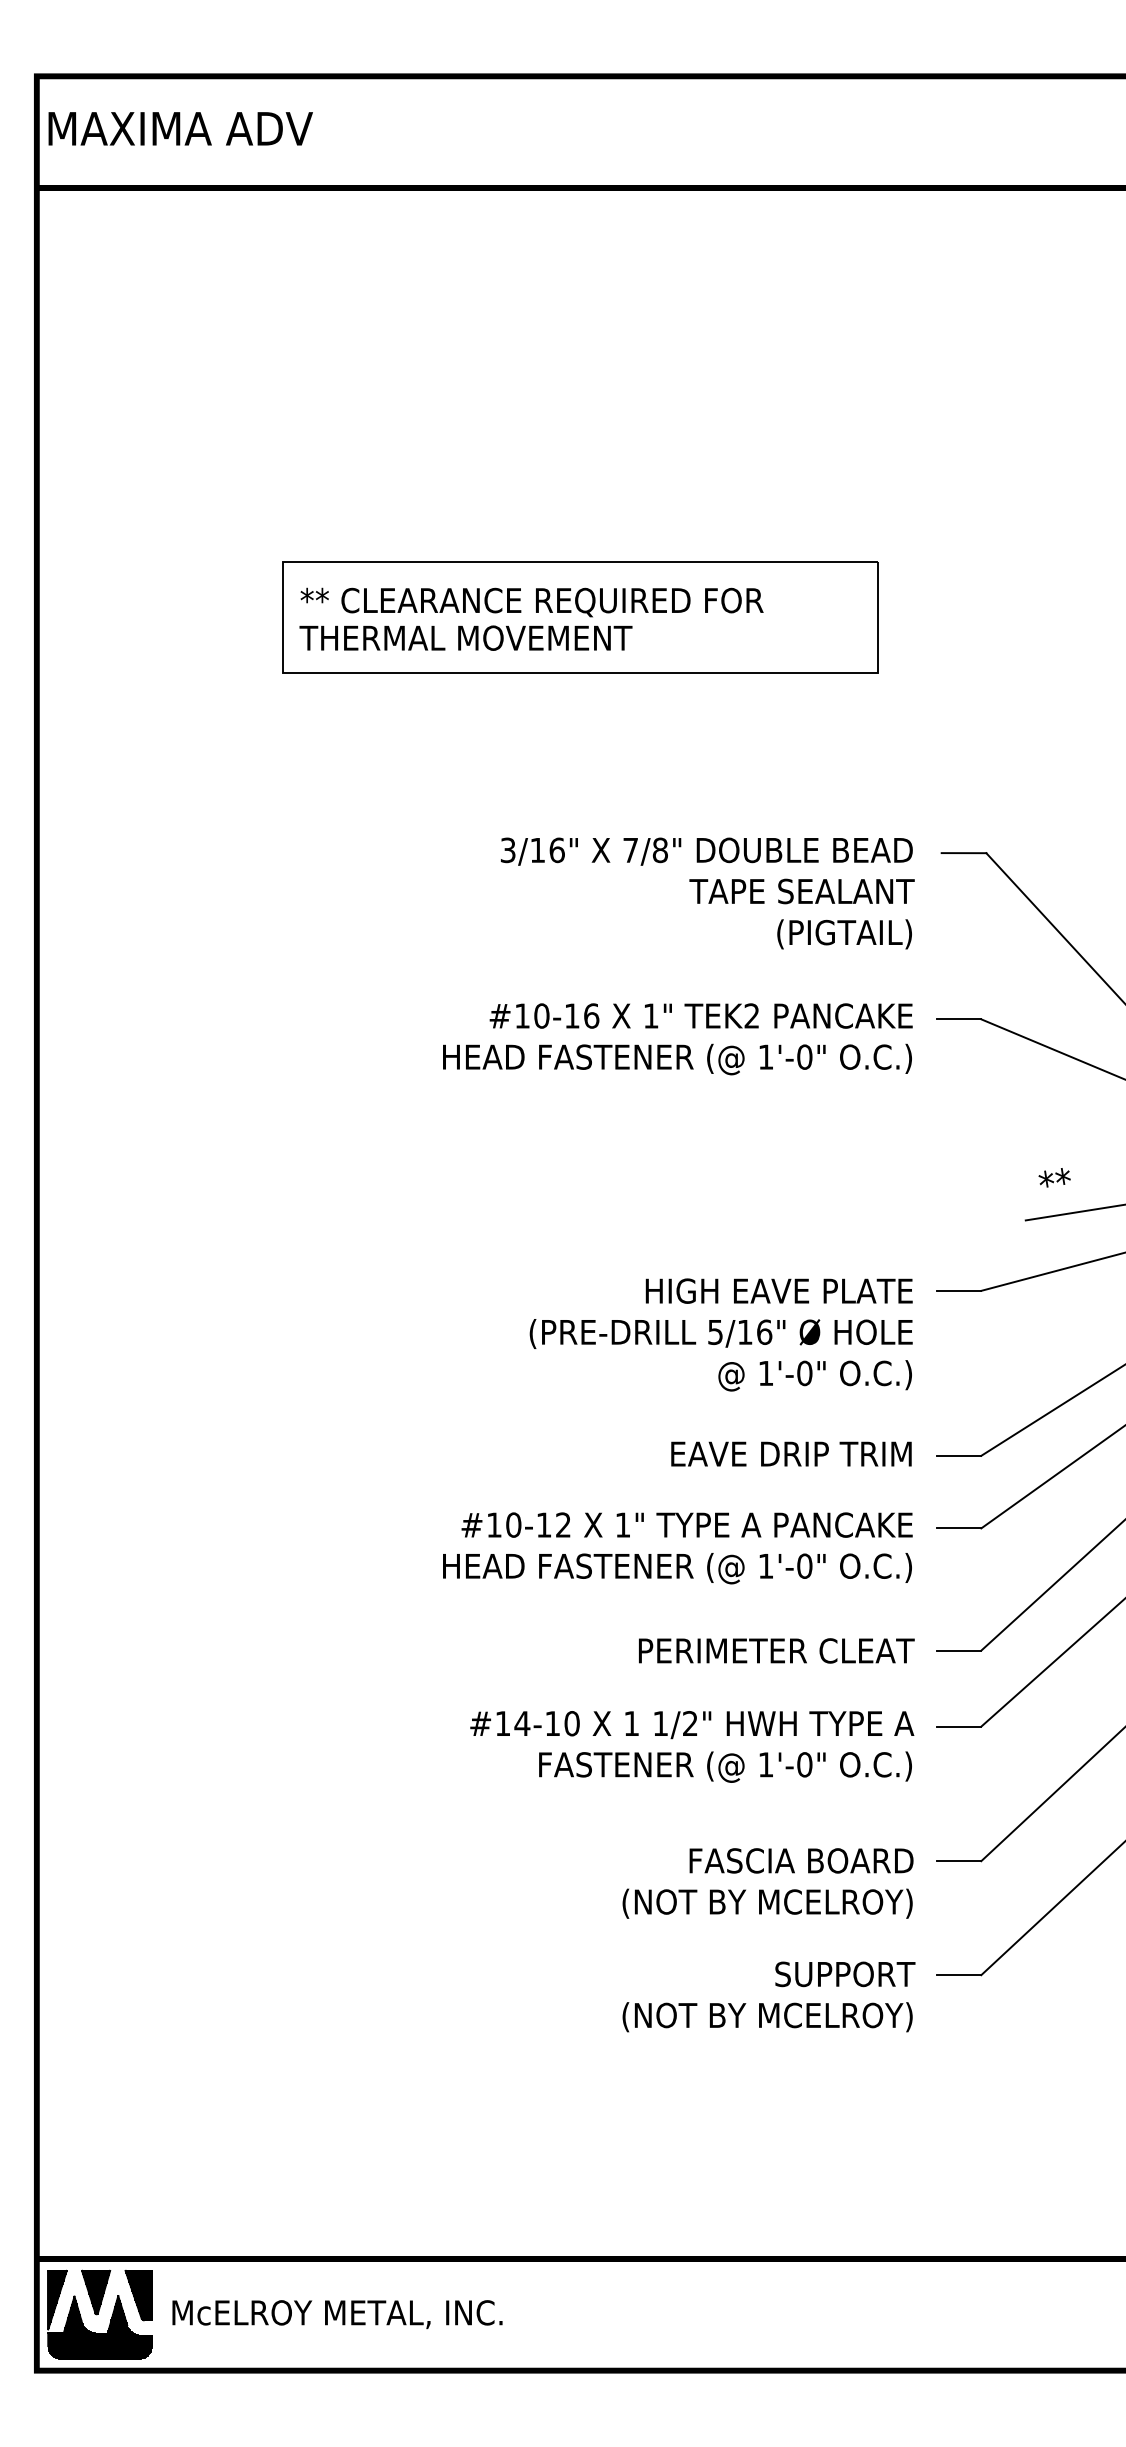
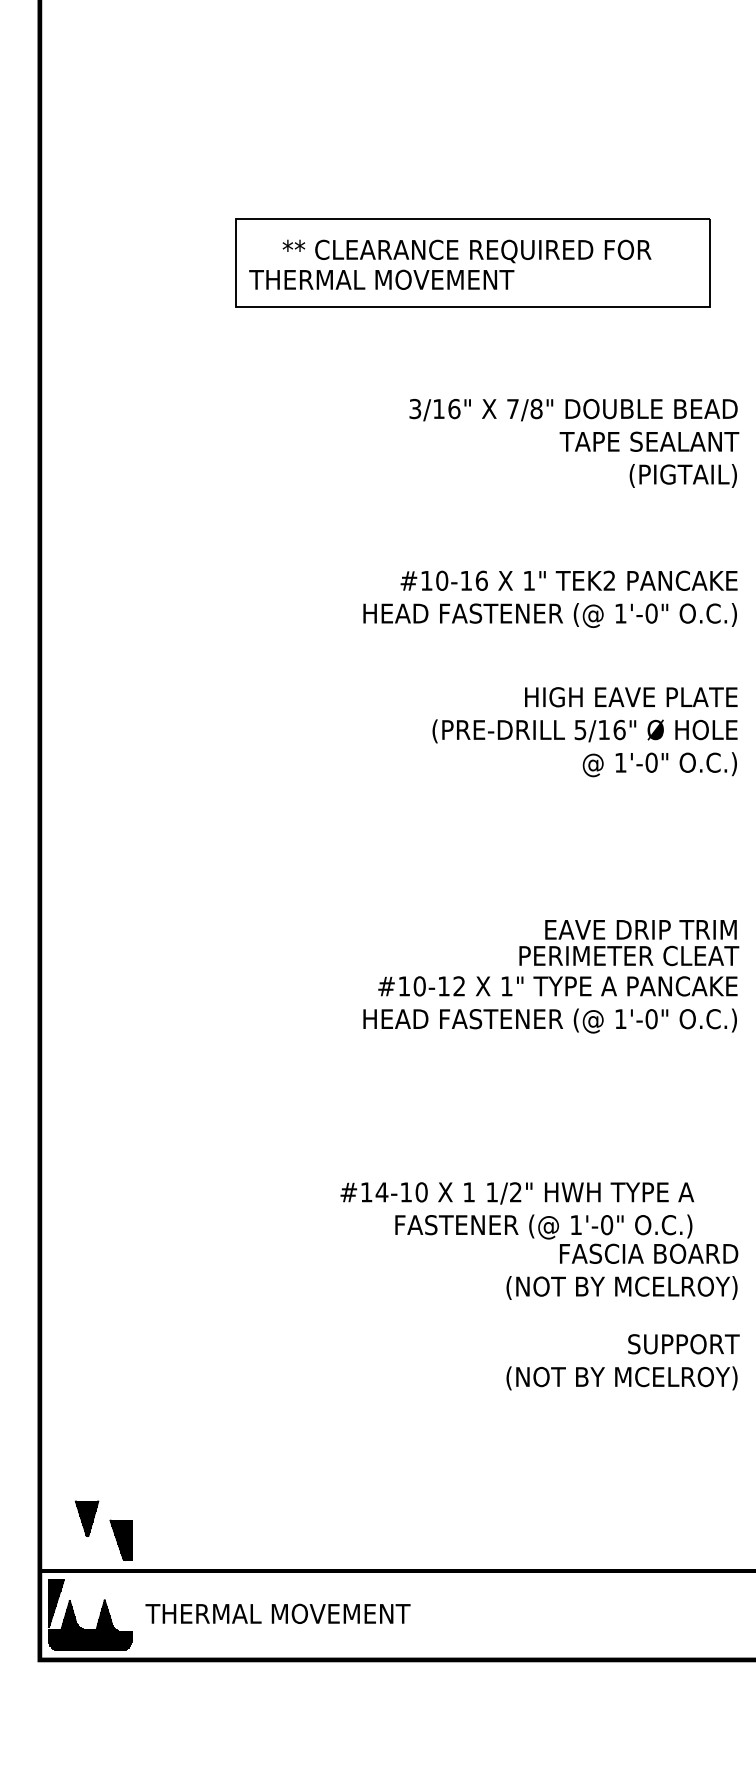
text: (531, 602) -> (466, 251), moved
text: (707, 893) -> (574, 443), moved
text: (720, 1334) -> (584, 731), moved
text: (776, 1650) -> (629, 955), moved
text: (692, 1746) -> (517, 1210), moved
part: (96, 2292) -> (87, 1518), moved
part: (138, 2295) -> (120, 1540), moved
text: (335, 2314) -> (277, 1615), McELROY METAL, INC. -> THERMAL MOVEMENT

